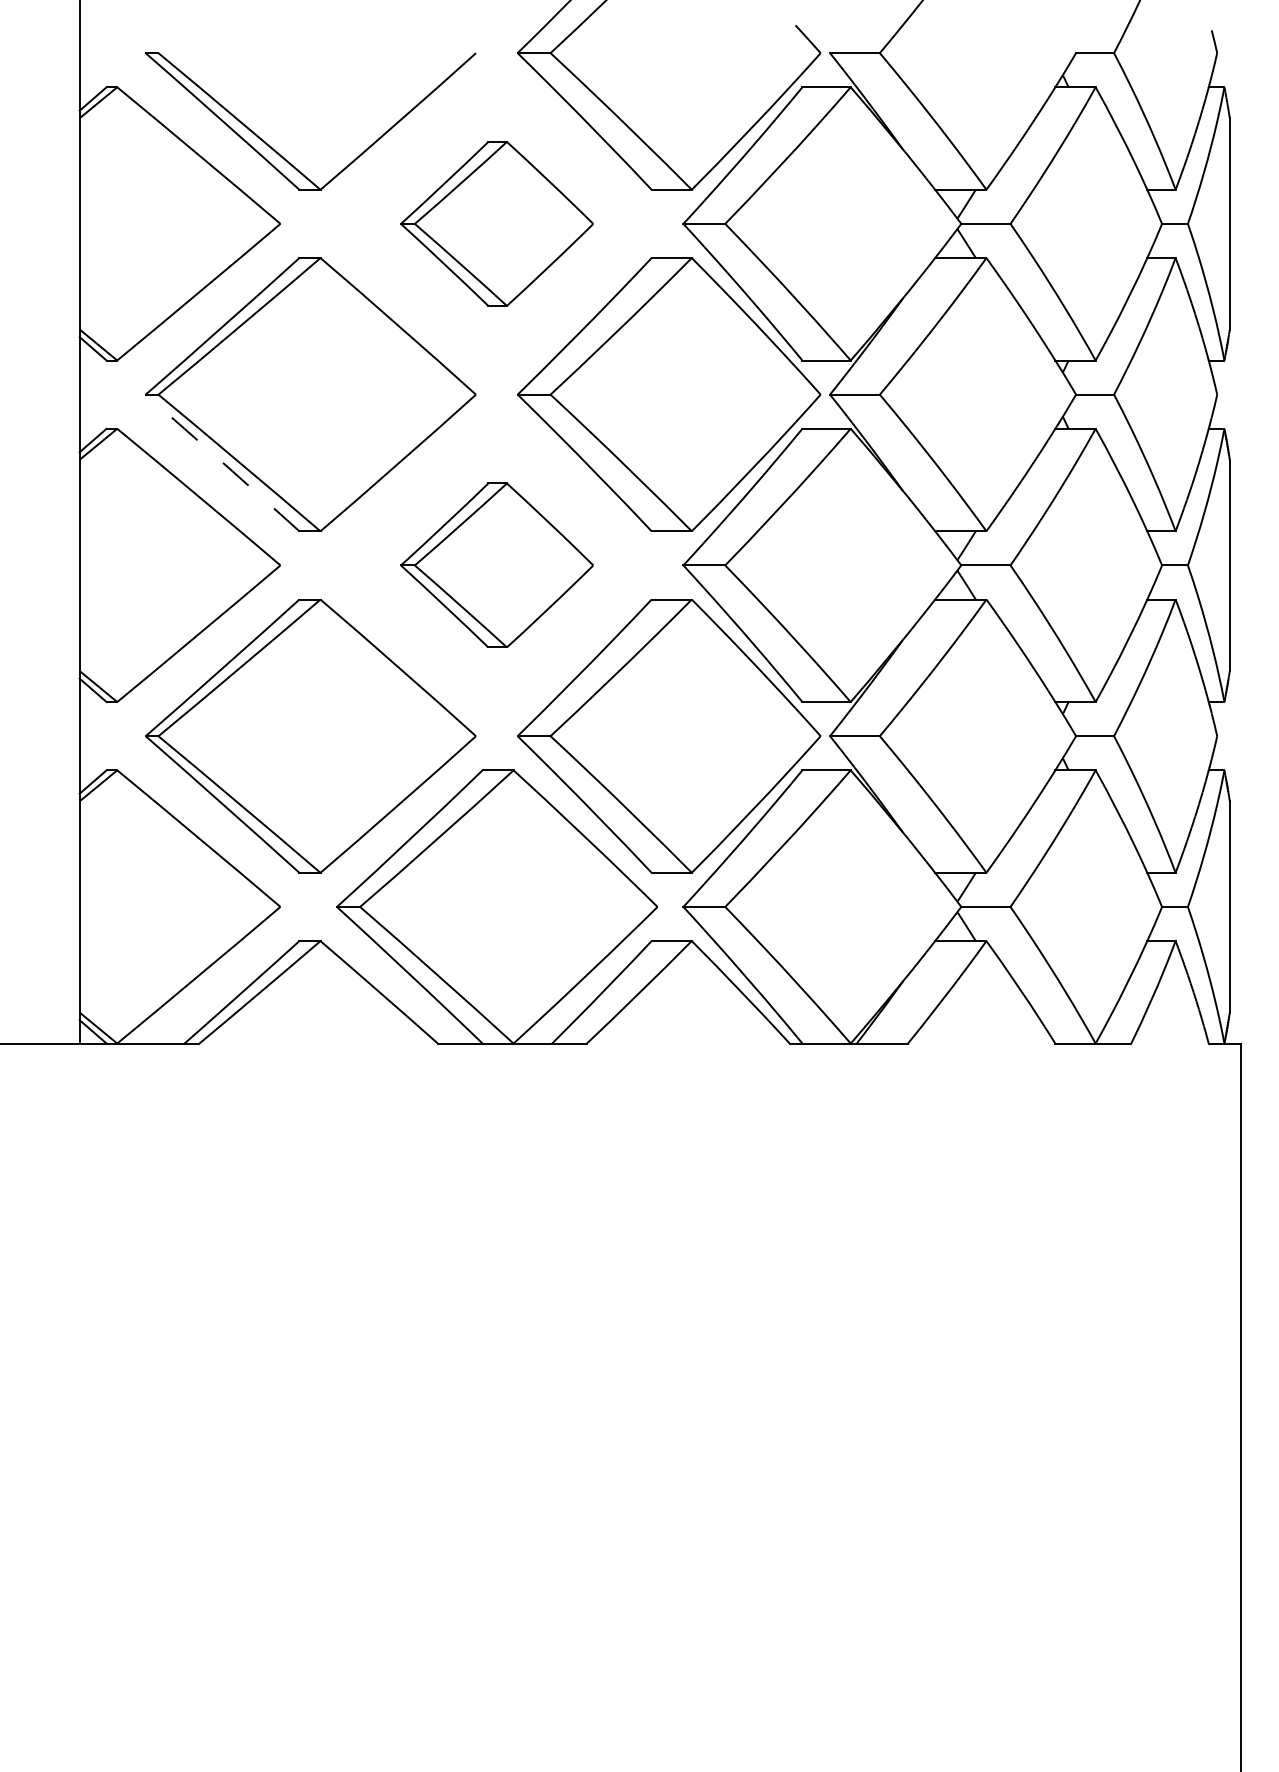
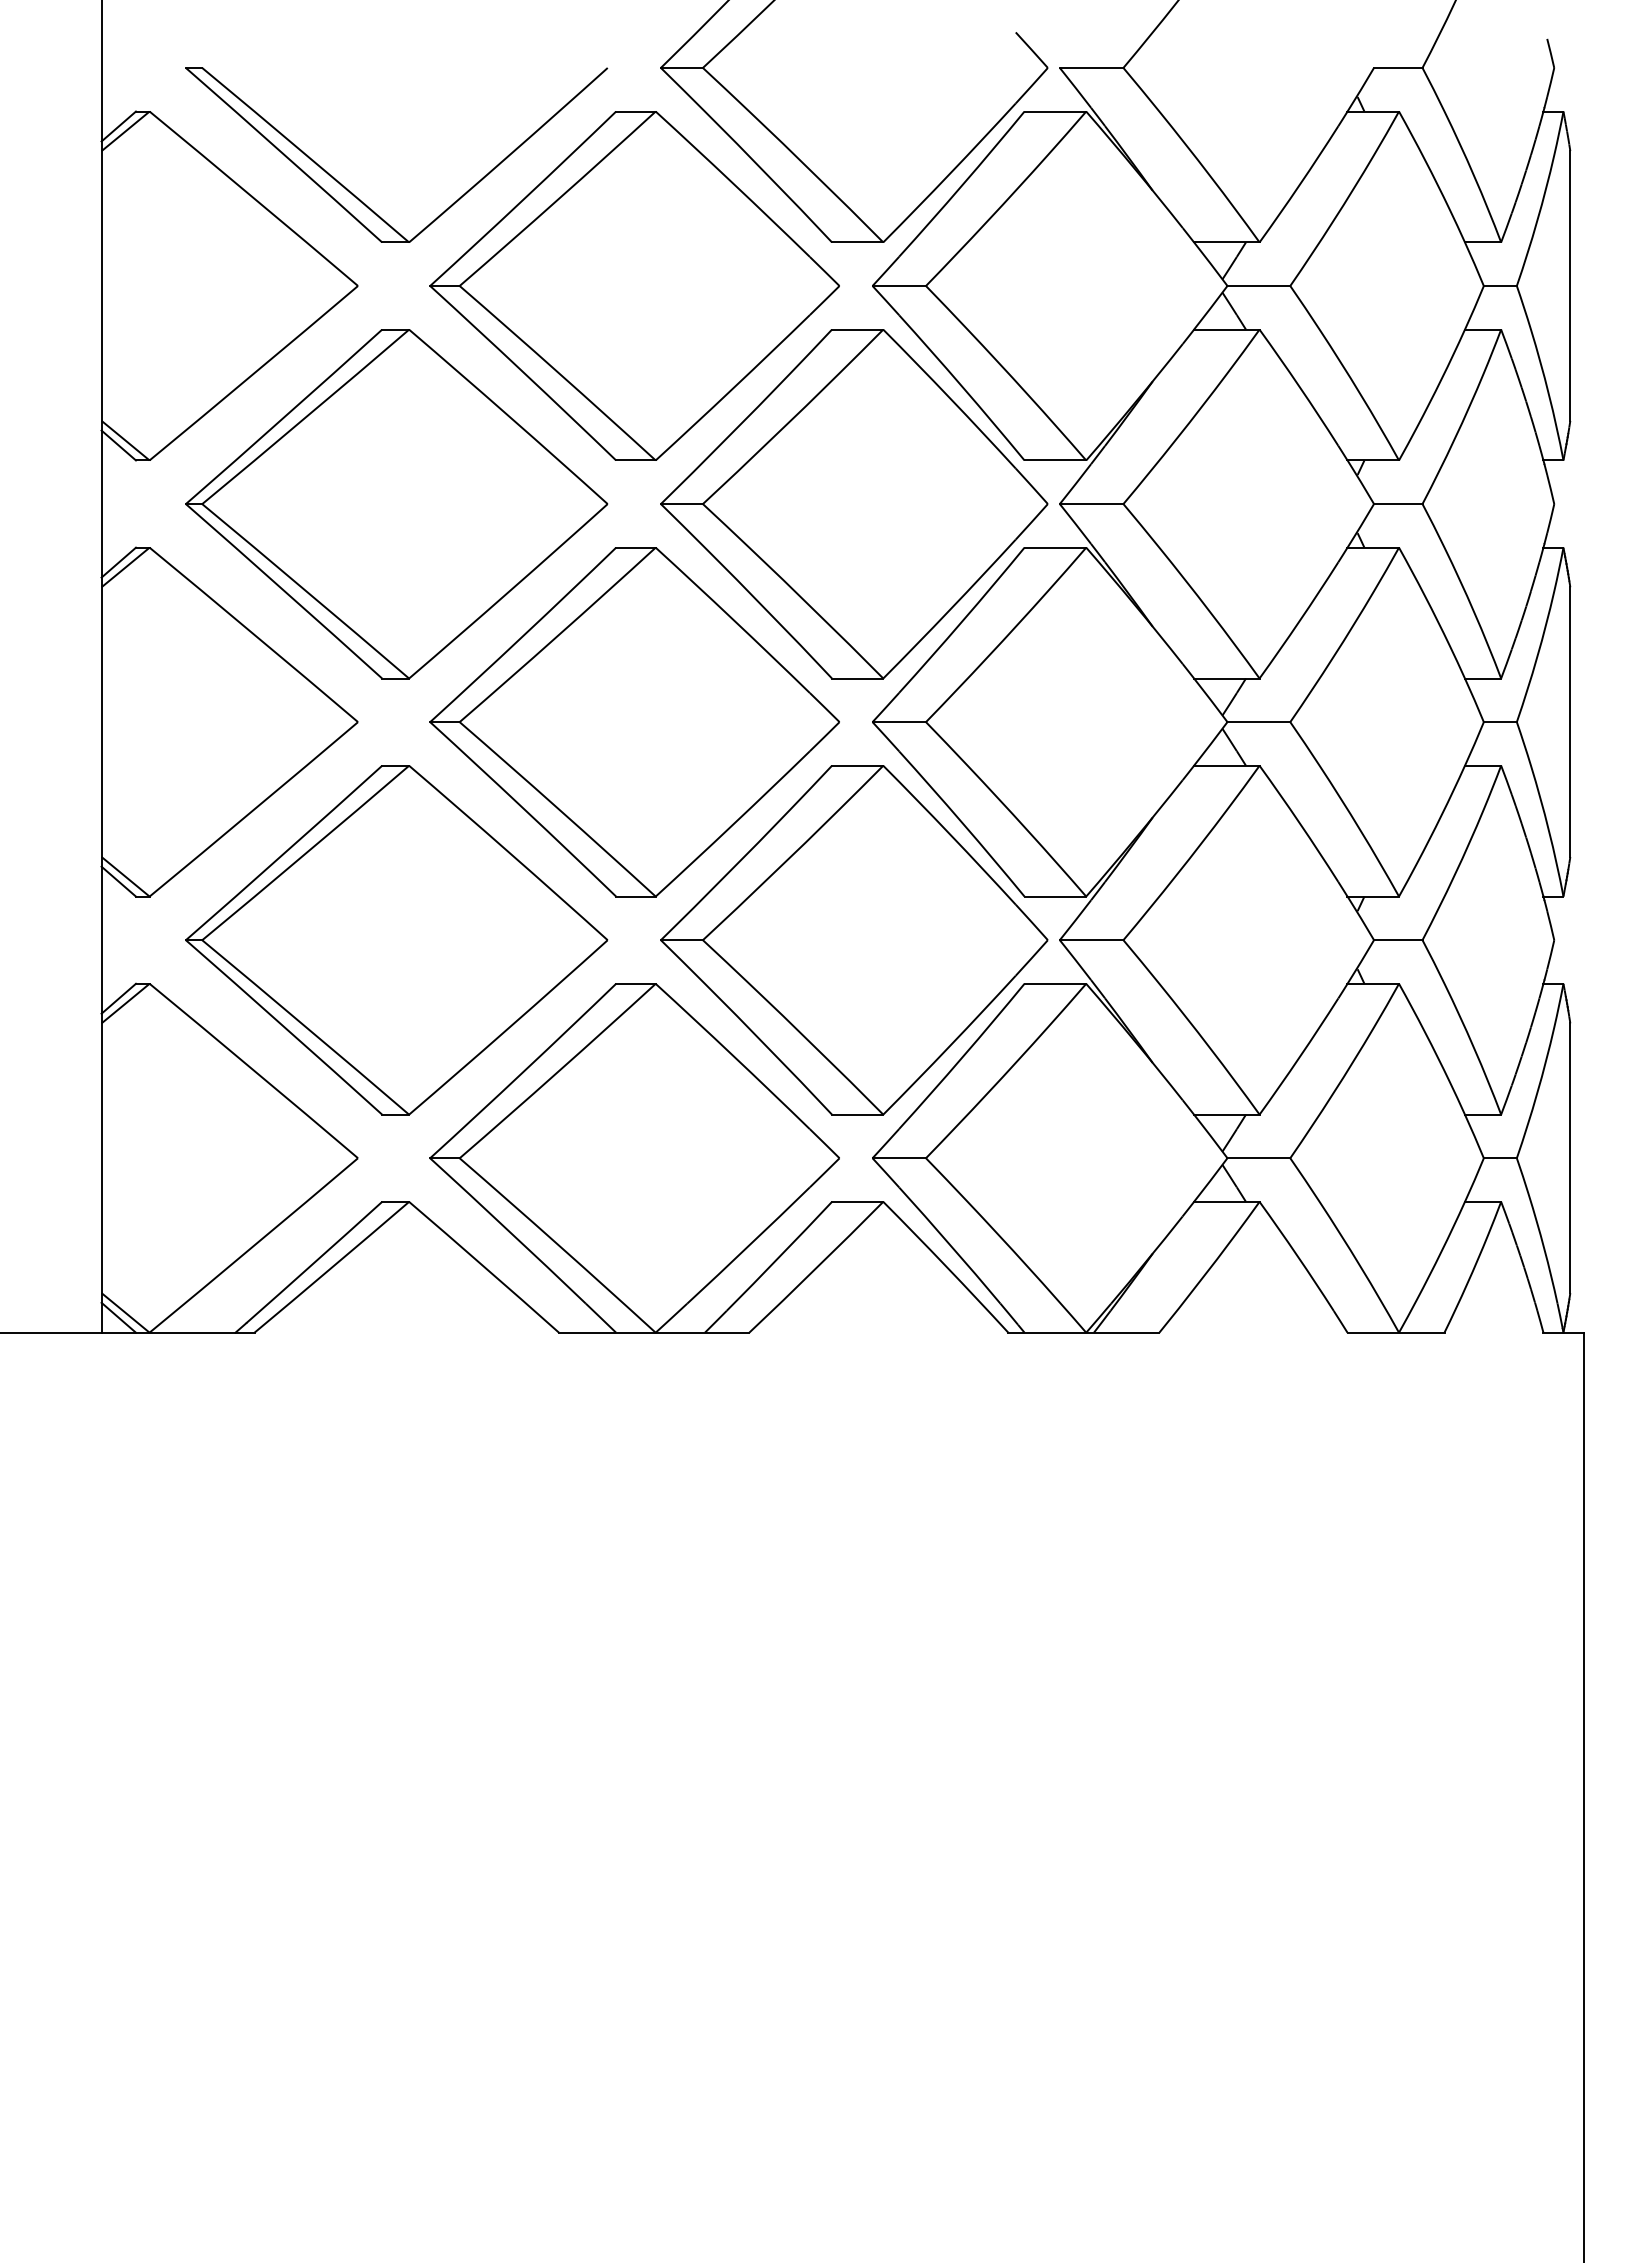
part: (496, 223) -> (633, 285), size x1.67
arc: (222, 462) -> (283, 590), dashed -> solid
part: (496, 565) -> (633, 722), size x1.67

